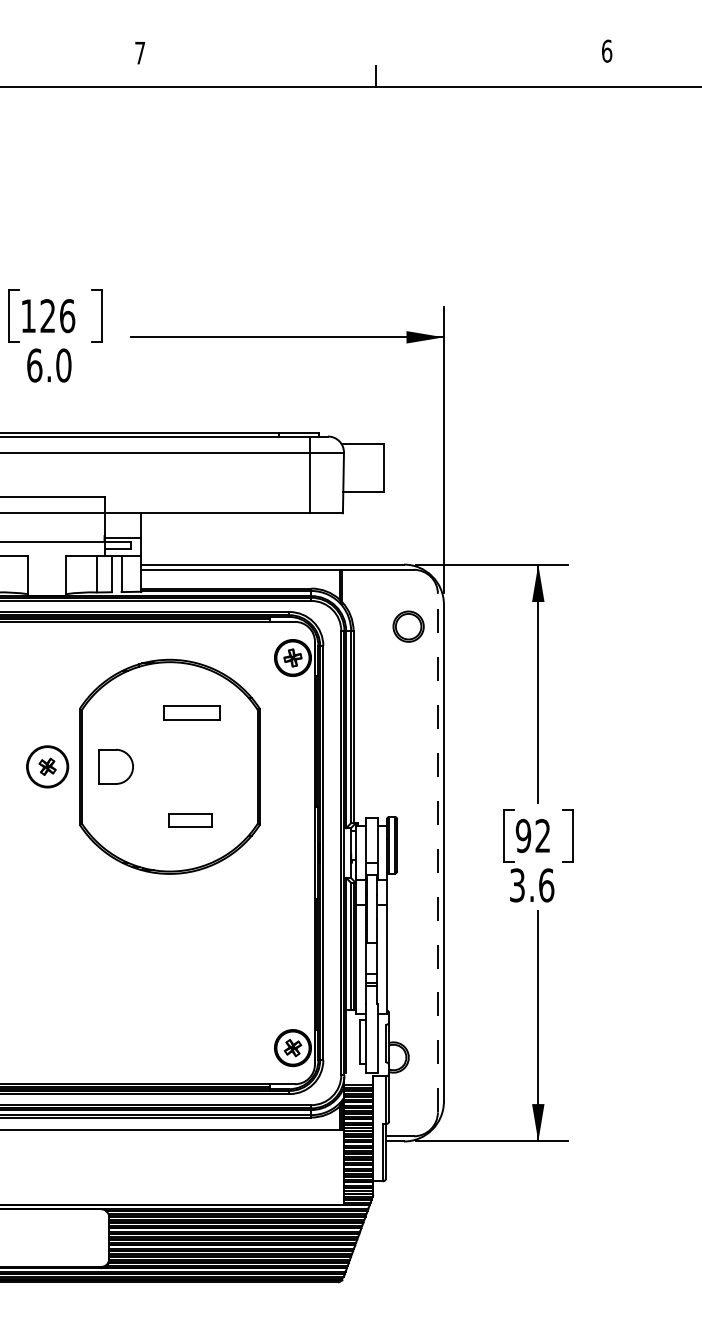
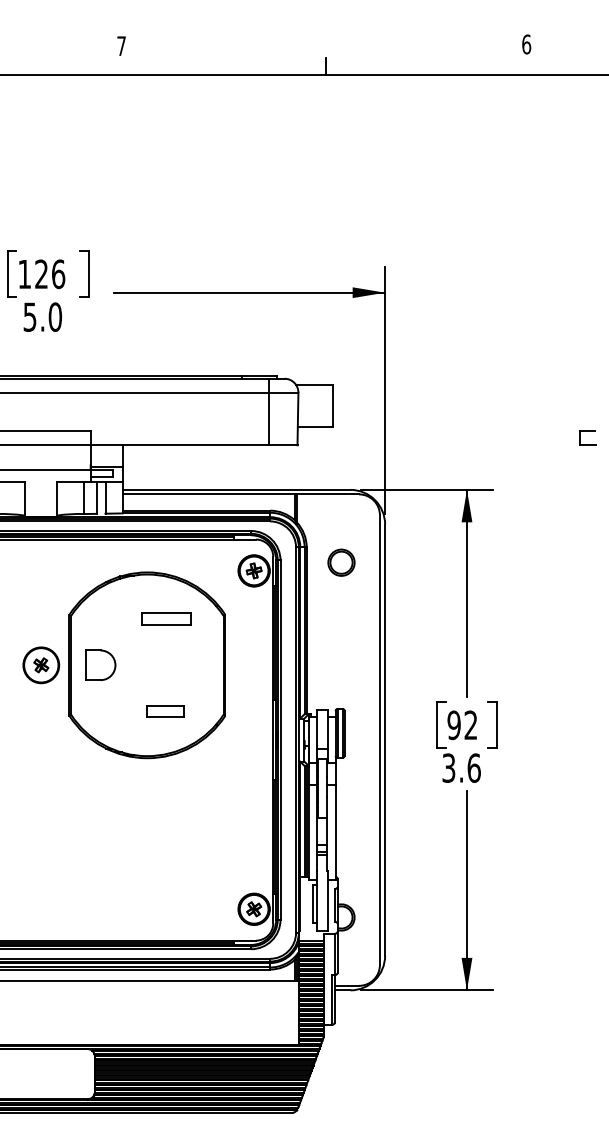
text: (34, 364) -> (29, 316), 6.0 -> 5.0
part: (677, 504) -> (587, 437), added
part: (408, 626) -> (341, 562), moved
line: (437, 853) -> (379, 740), dashed -> solid

